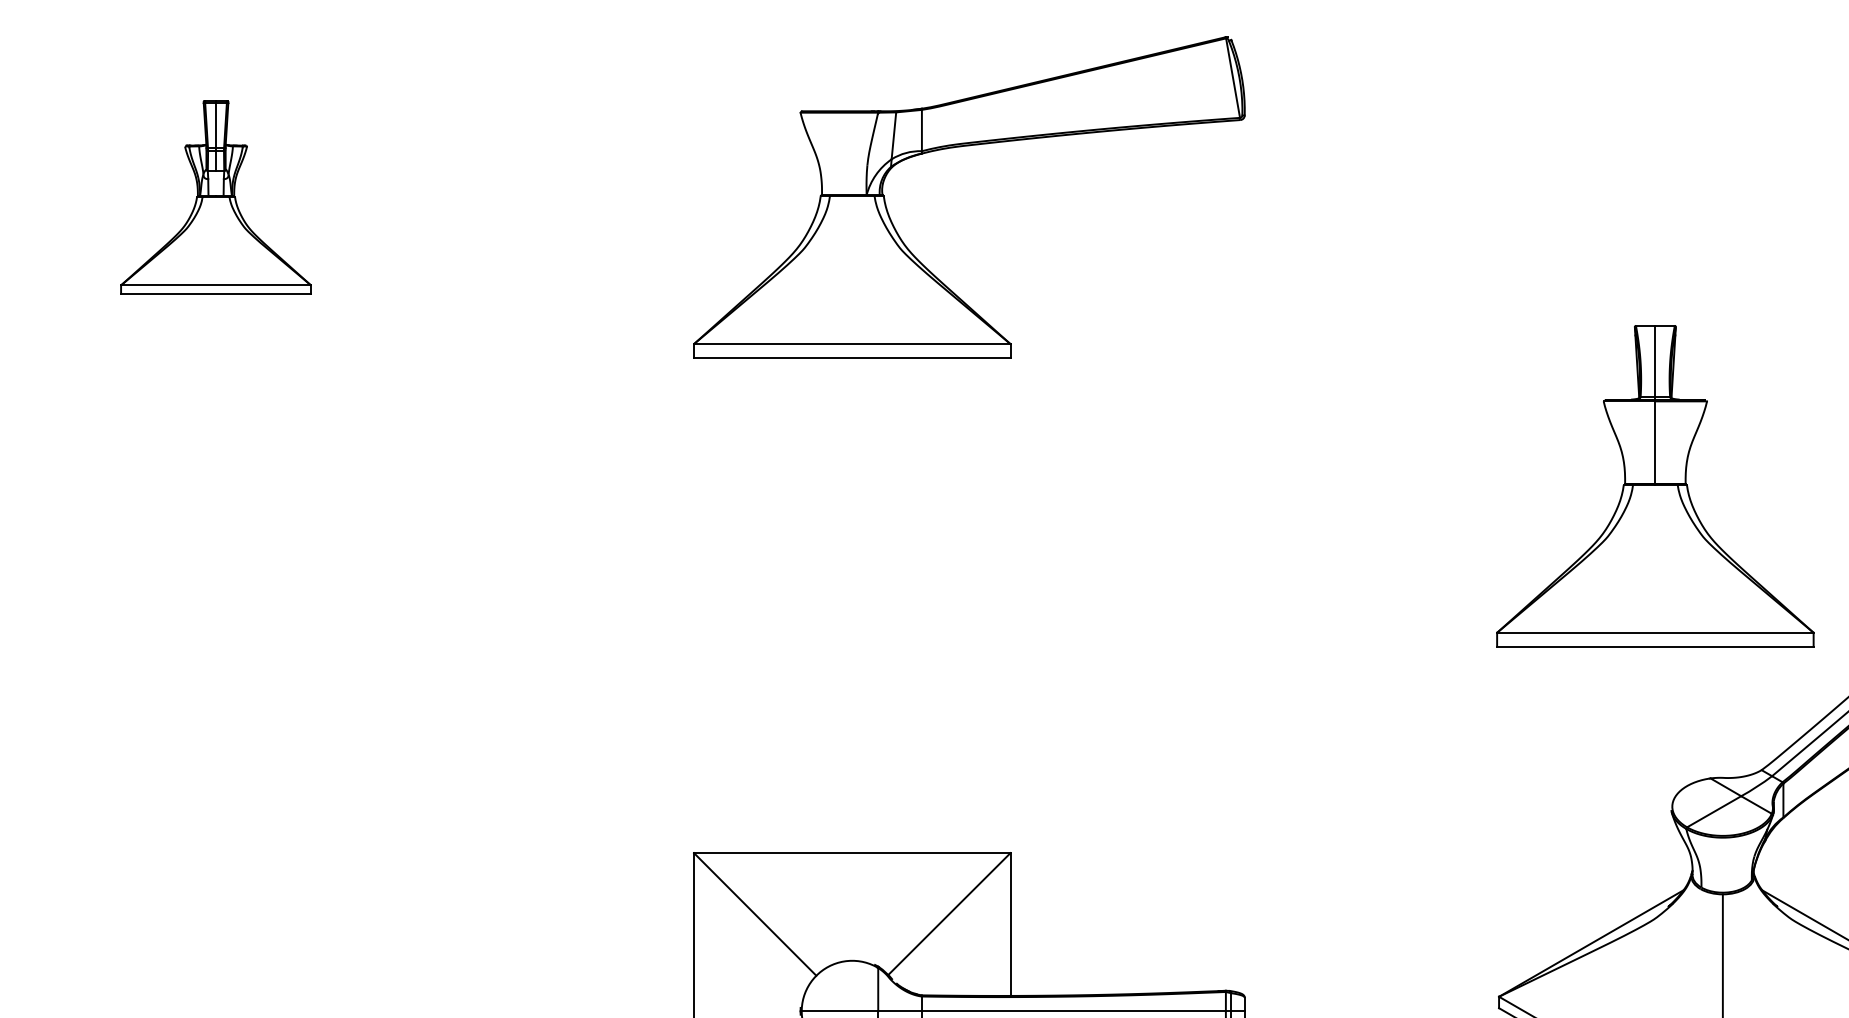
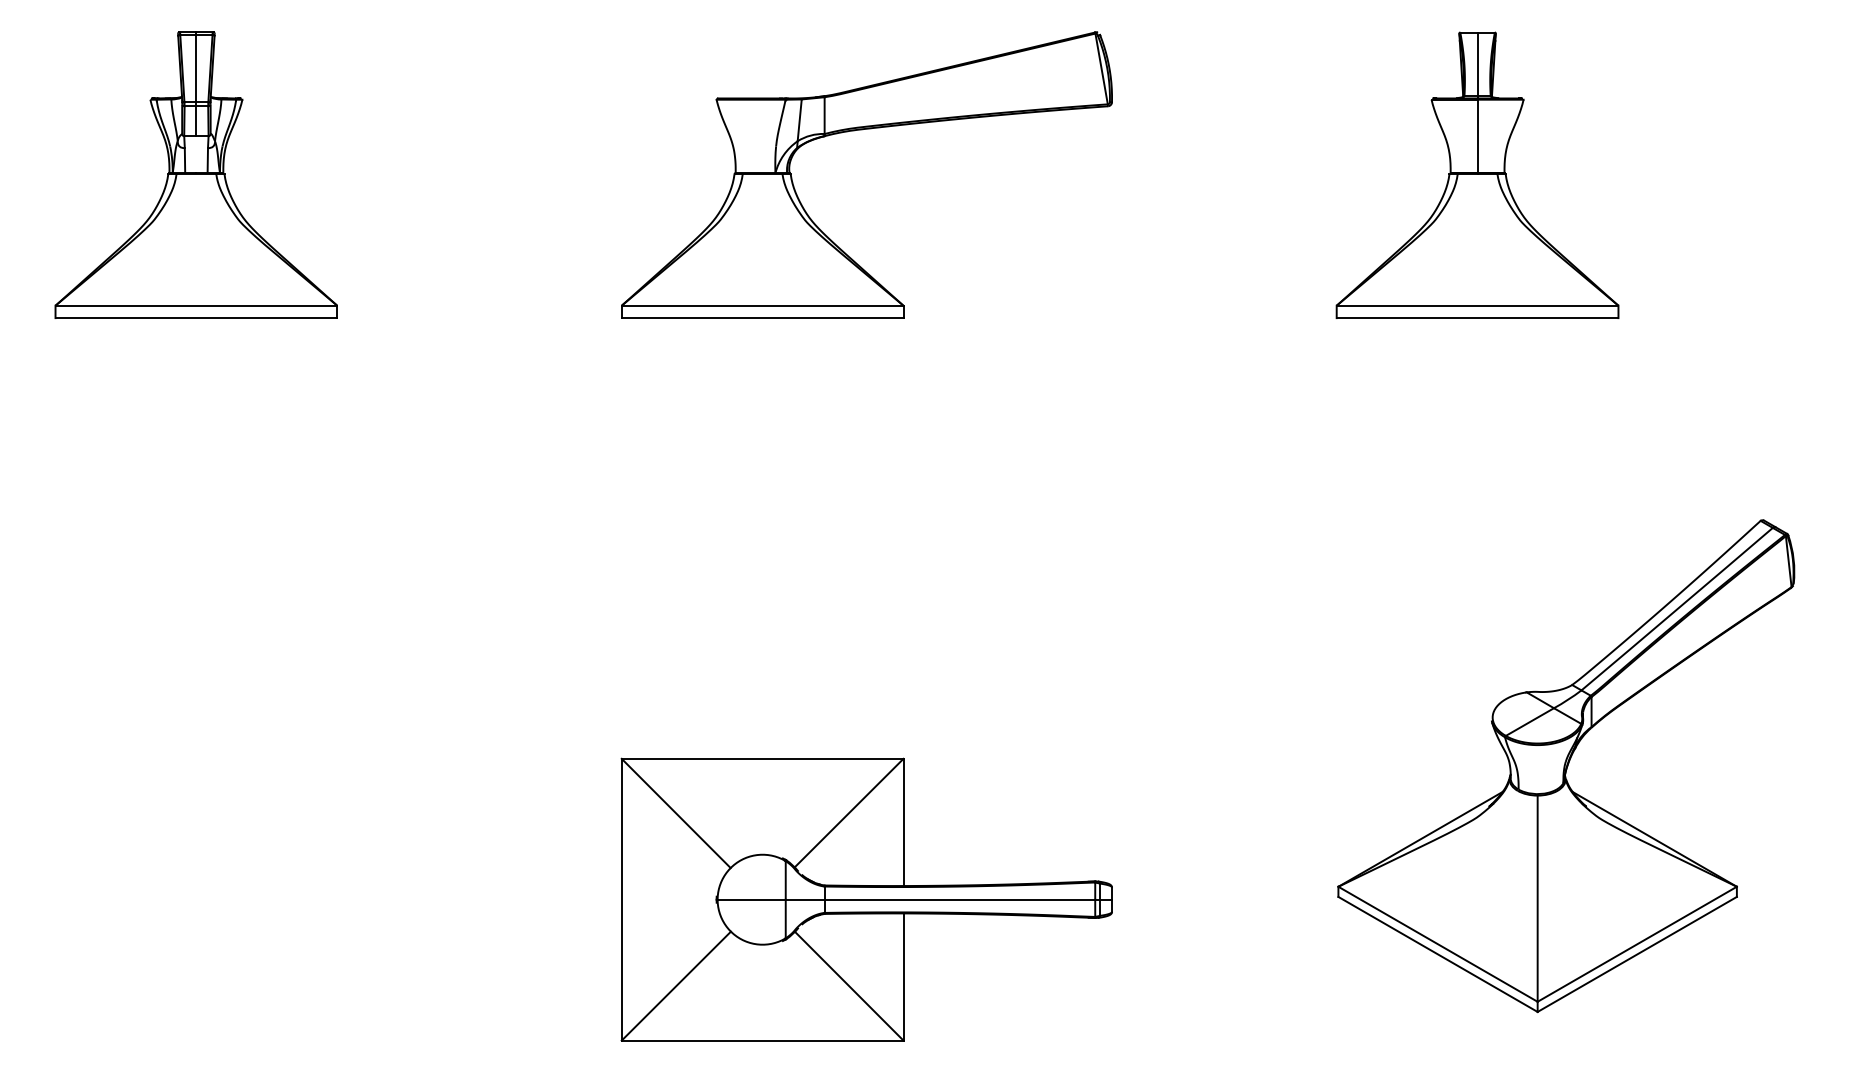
part: (215, 196) -> (195, 174), size x1.67
part: (1655, 485) -> (1477, 174), moved

